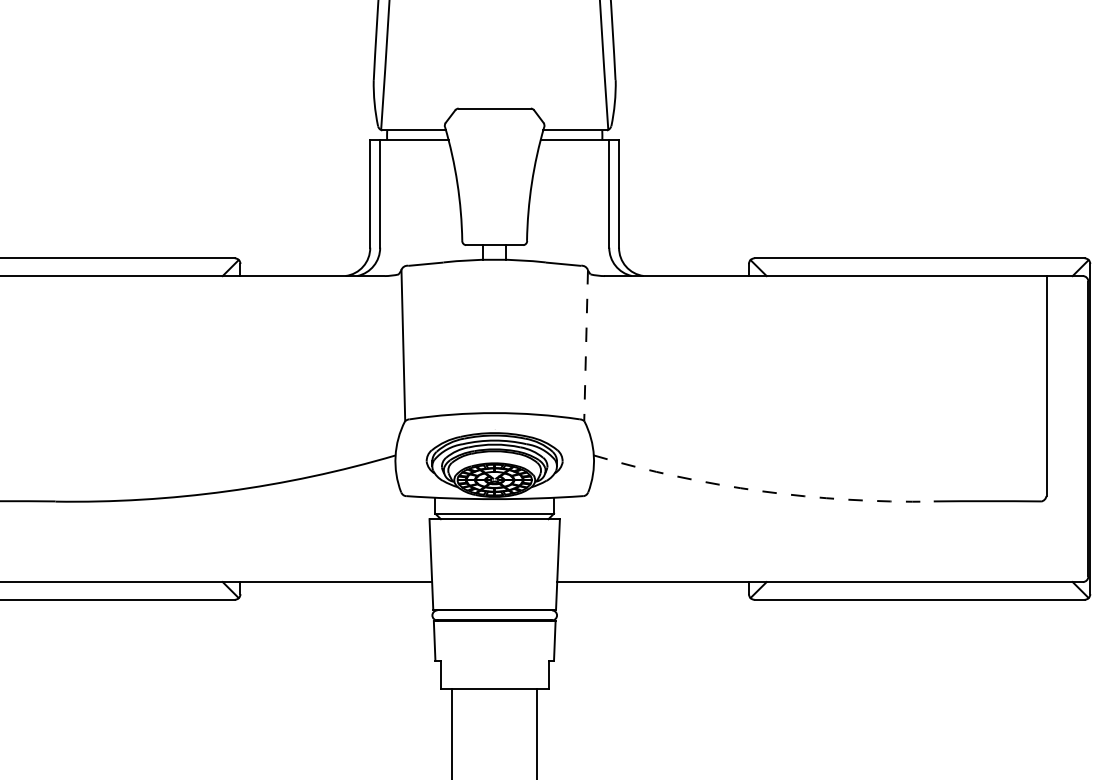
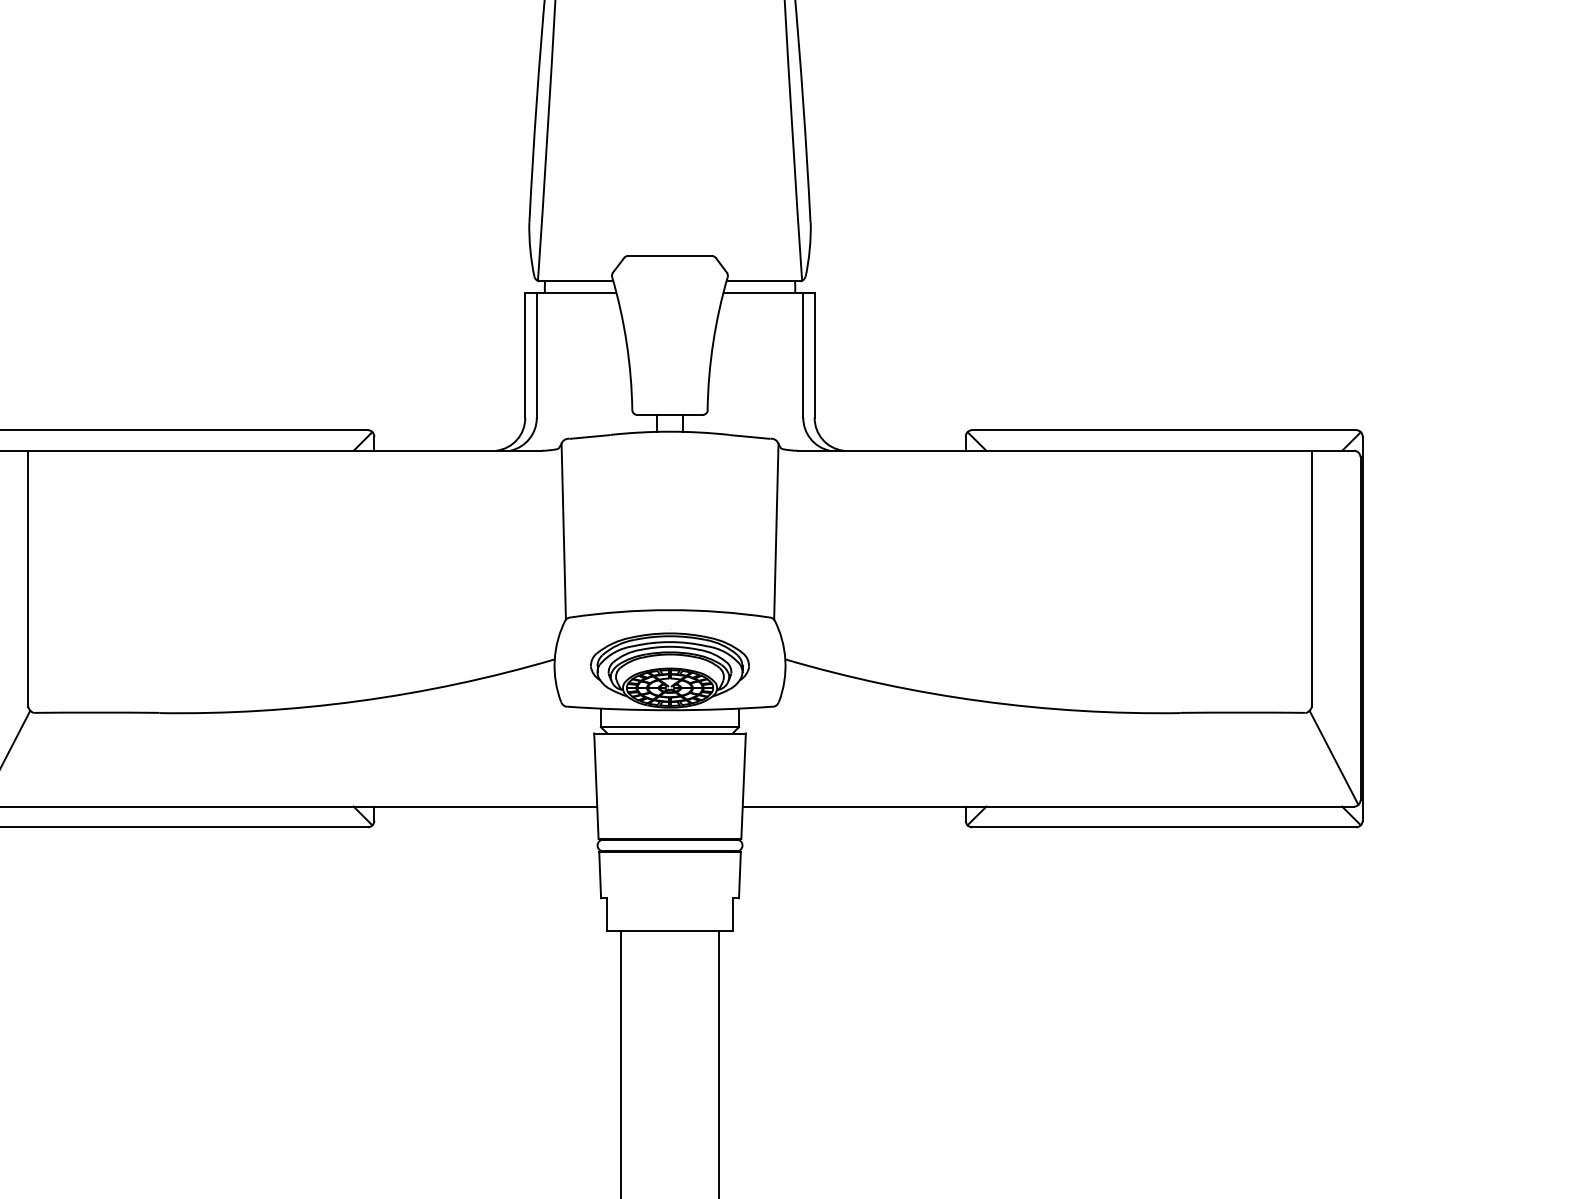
line: (586, 345) -> (776, 531), dashed -> solid
arc: (761, 491) -> (980, 701), dashed -> solid
line: (1065, 539) -> (1333, 757), added

